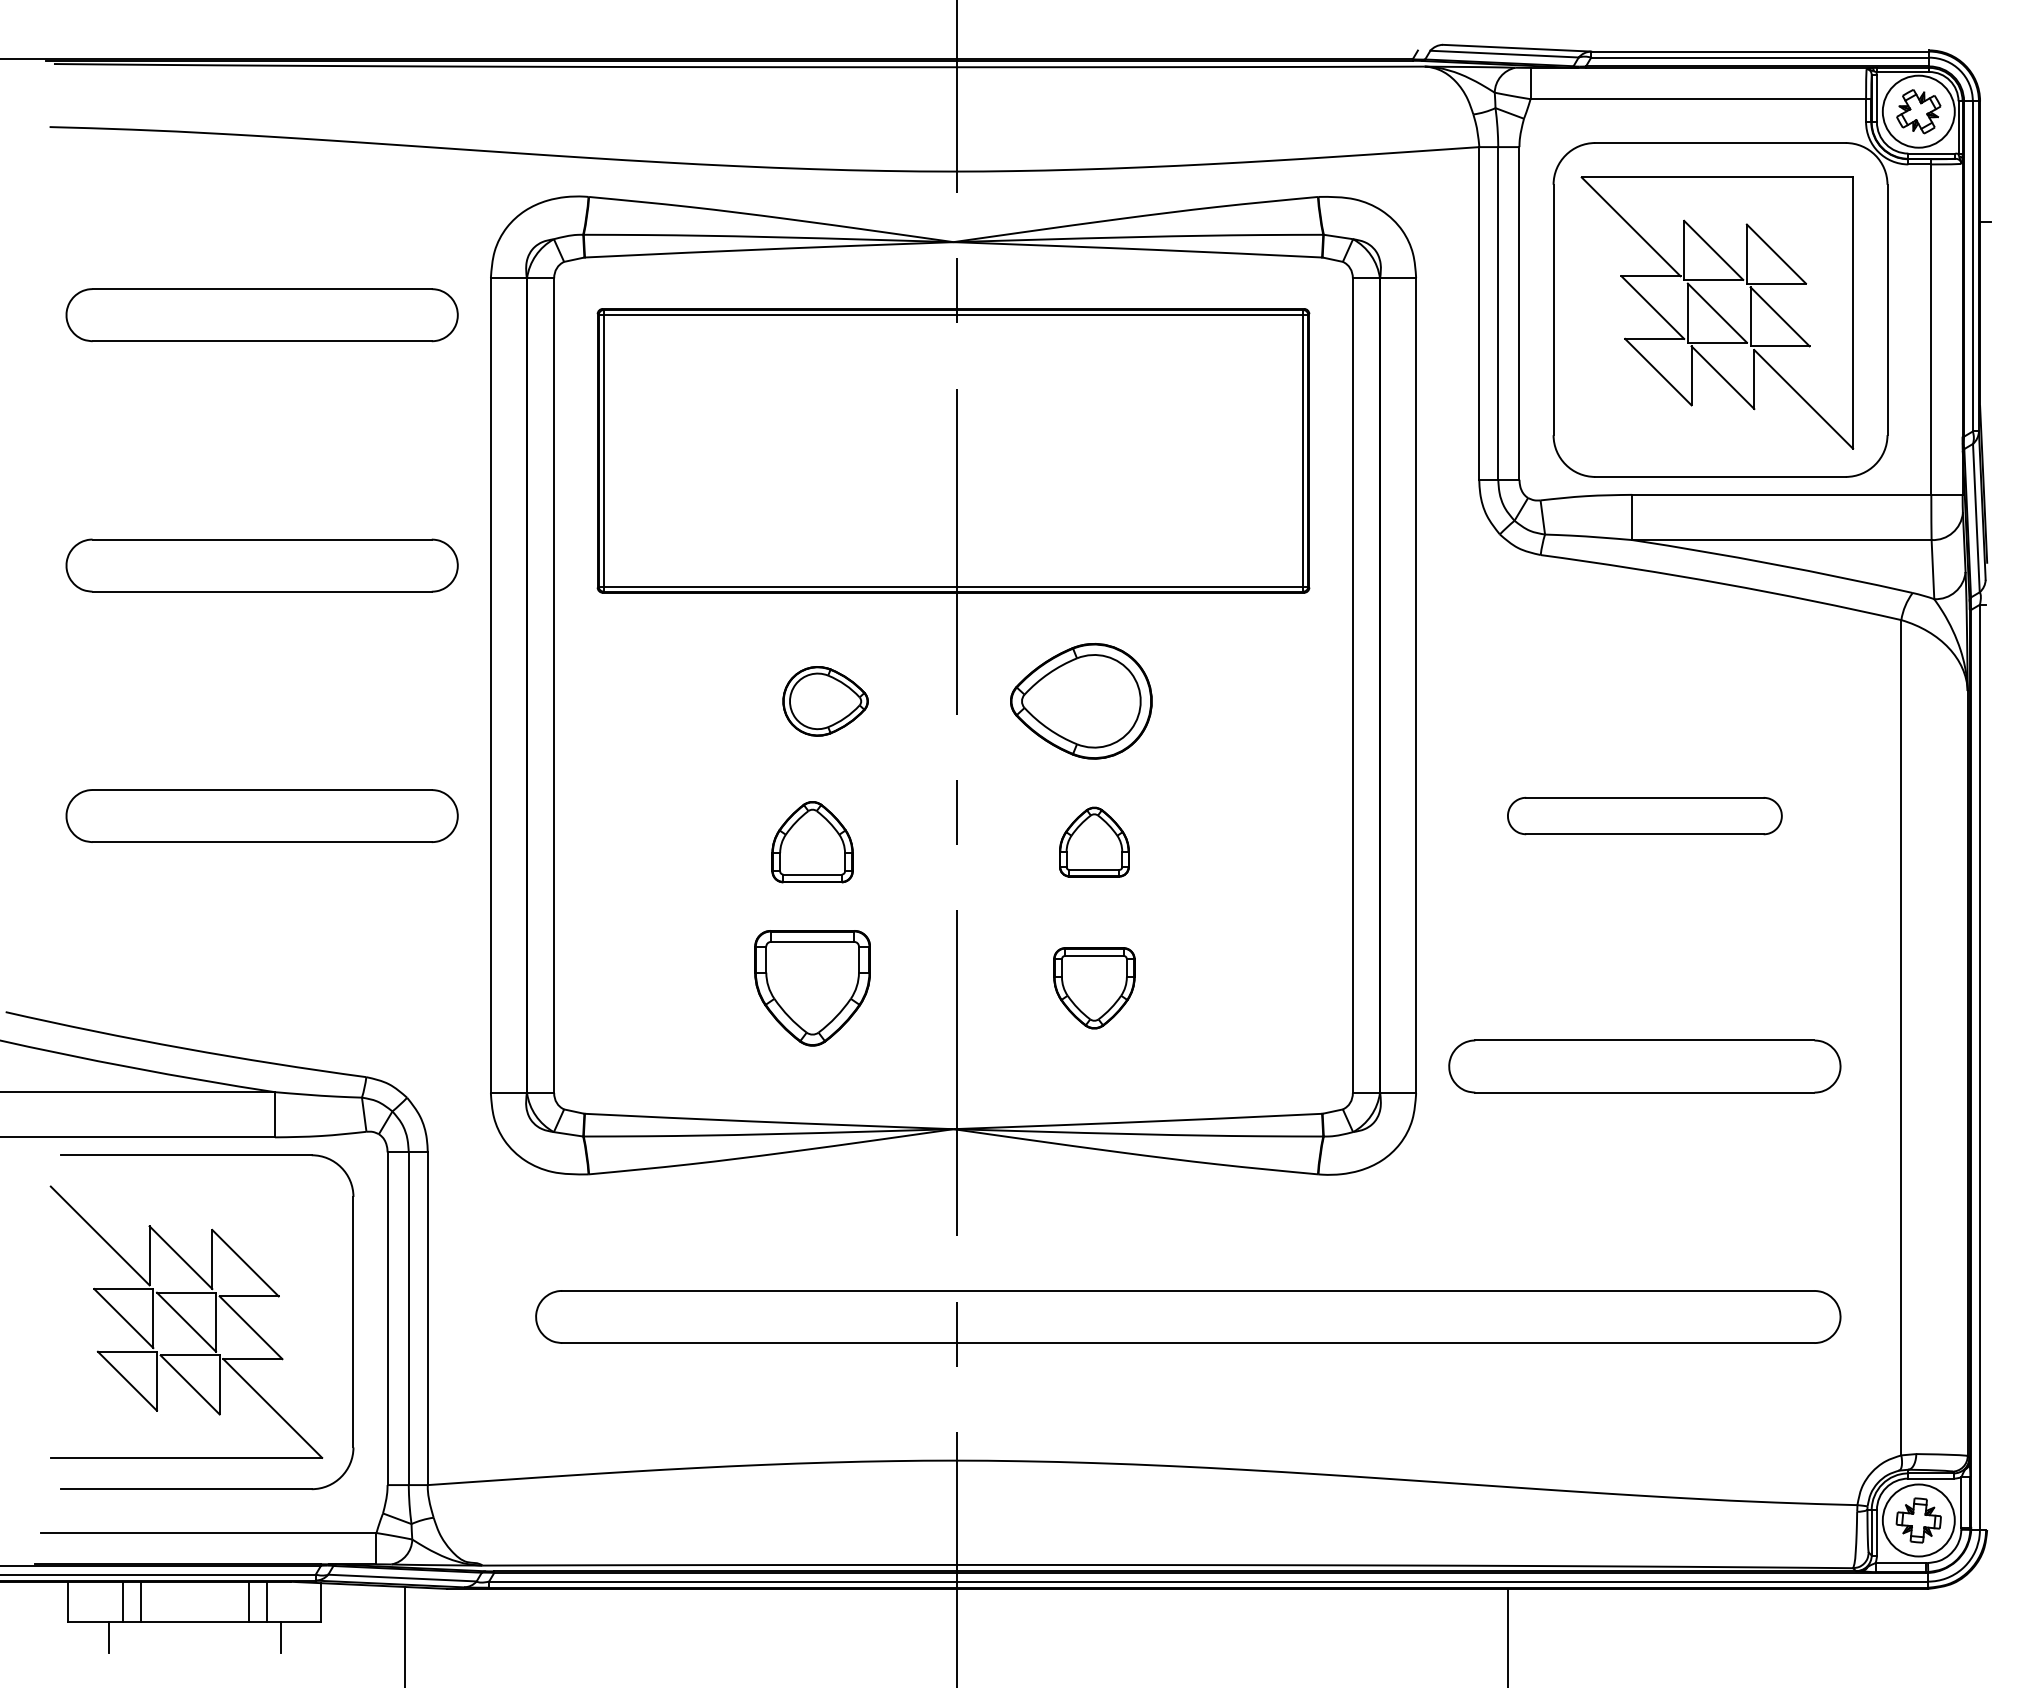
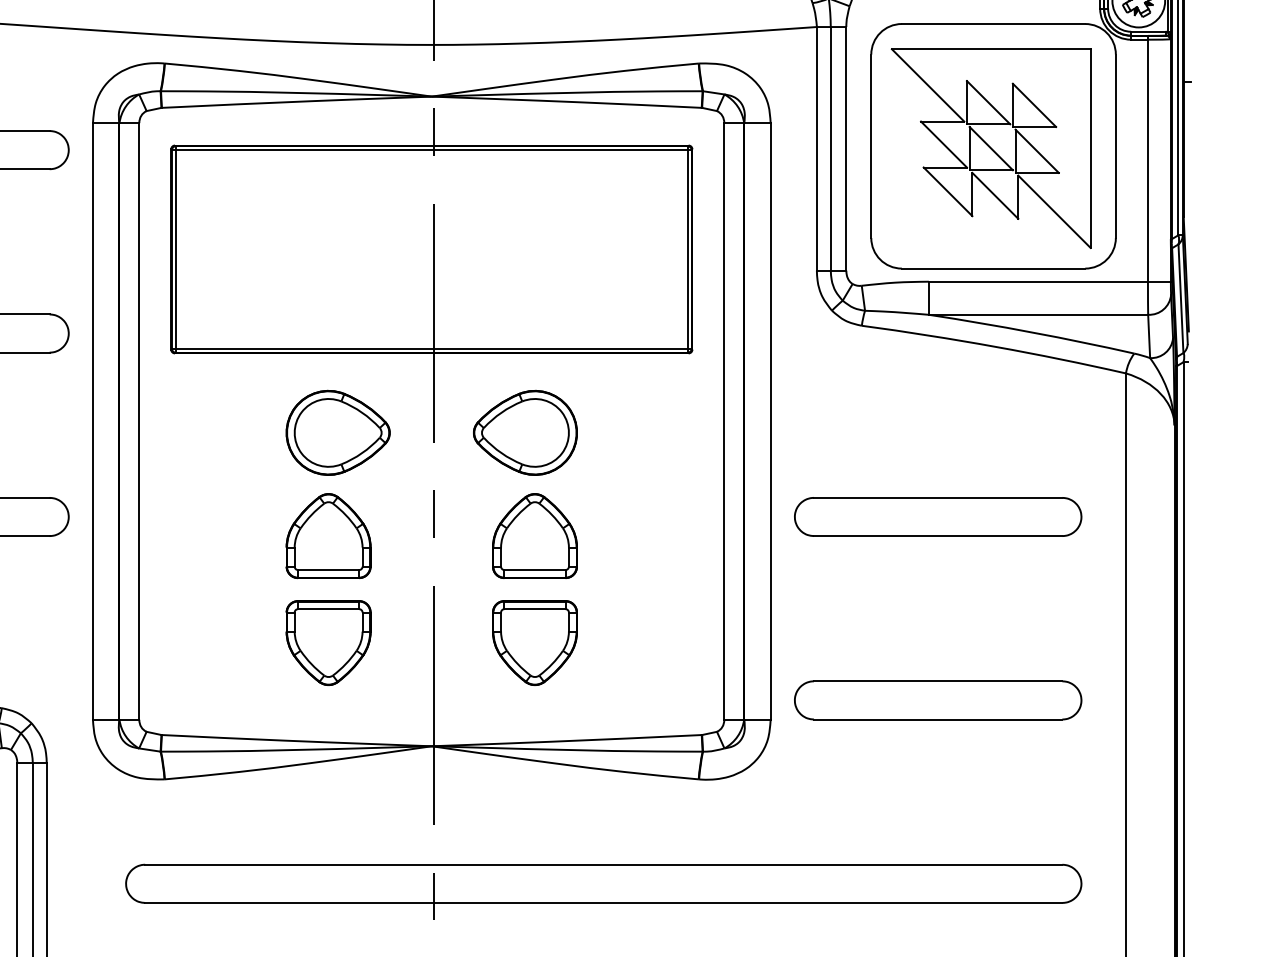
part: (825, 701) -> (338, 433), size x1.67
part: (1644, 815) -> (937, 516), size x1.43
part: (812, 841) -> (328, 535), size x1.43
part: (1094, 841) -> (535, 535), size x1.67
part: (1094, 988) -> (535, 643), size x1.43

